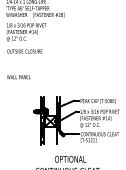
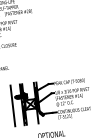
line: (30, 120) -> (13, 105), added

